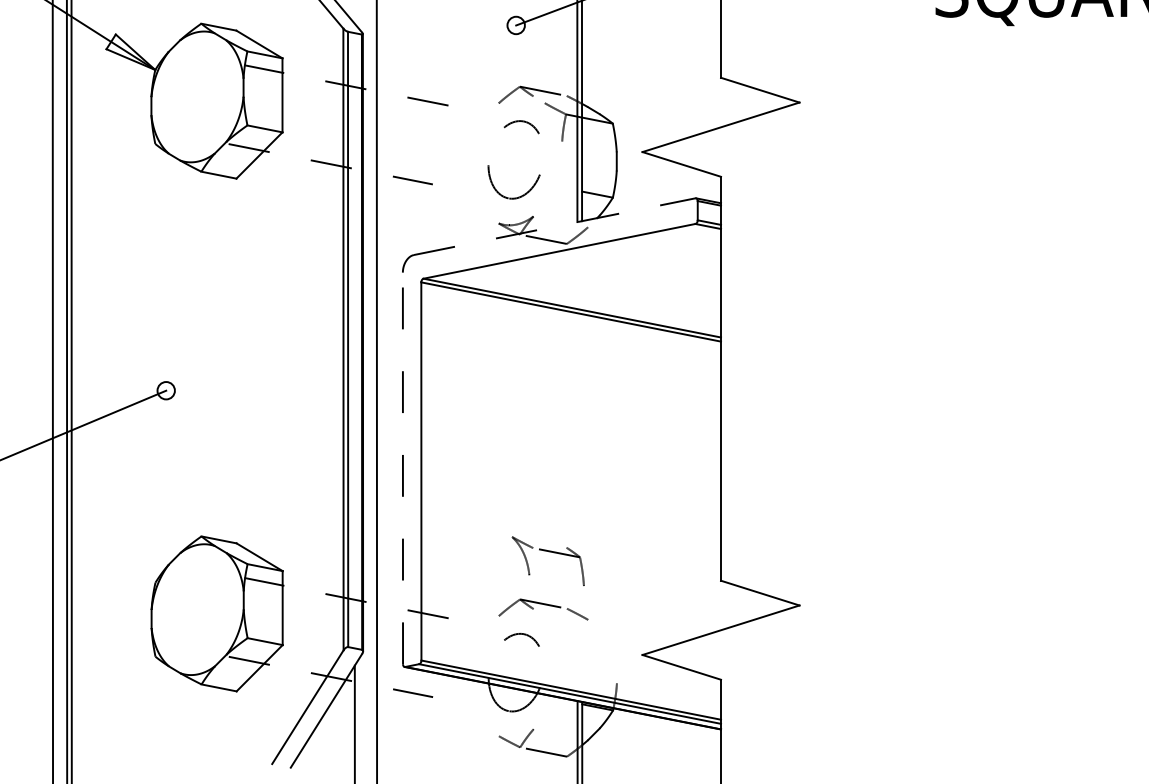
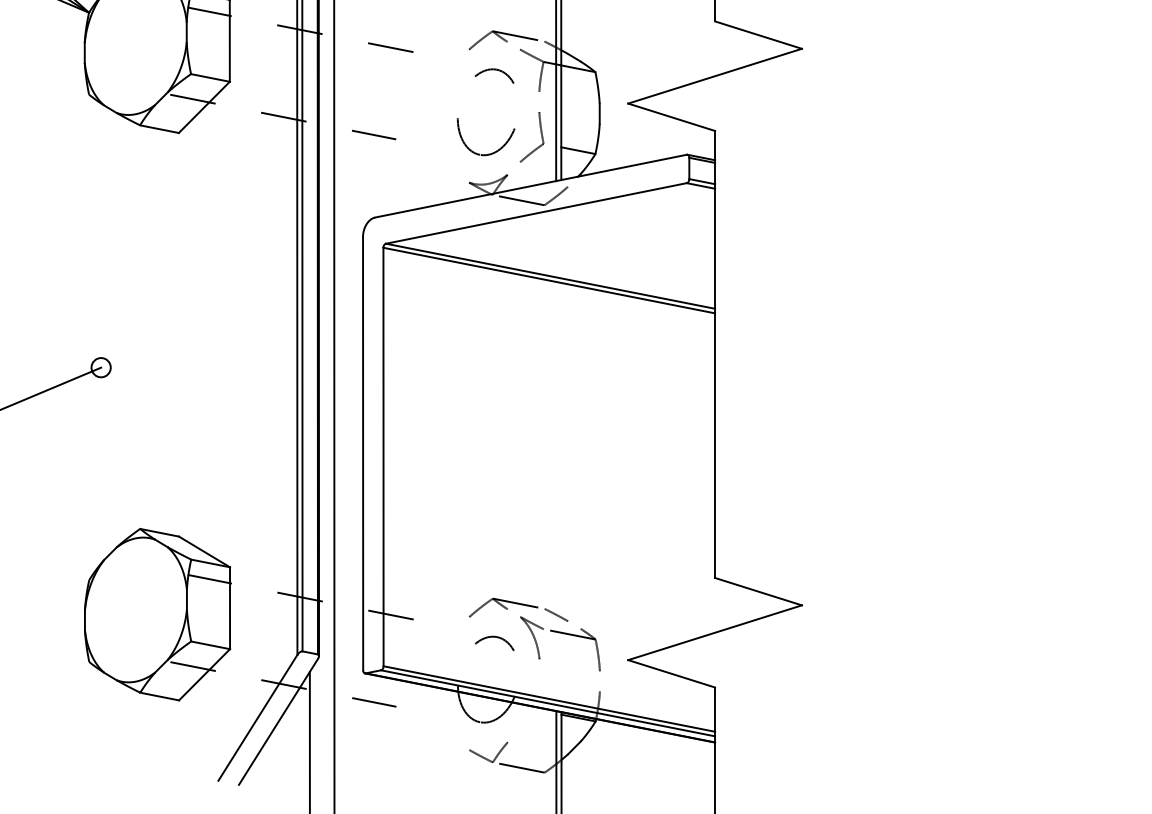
part: (563, 181) -> (540, 136), added
line: (554, 226) -> (530, 185), dashed -> solid
line: (402, 468) -> (362, 453), dashed -> solid
part: (548, 552) -> (560, 634), moved

